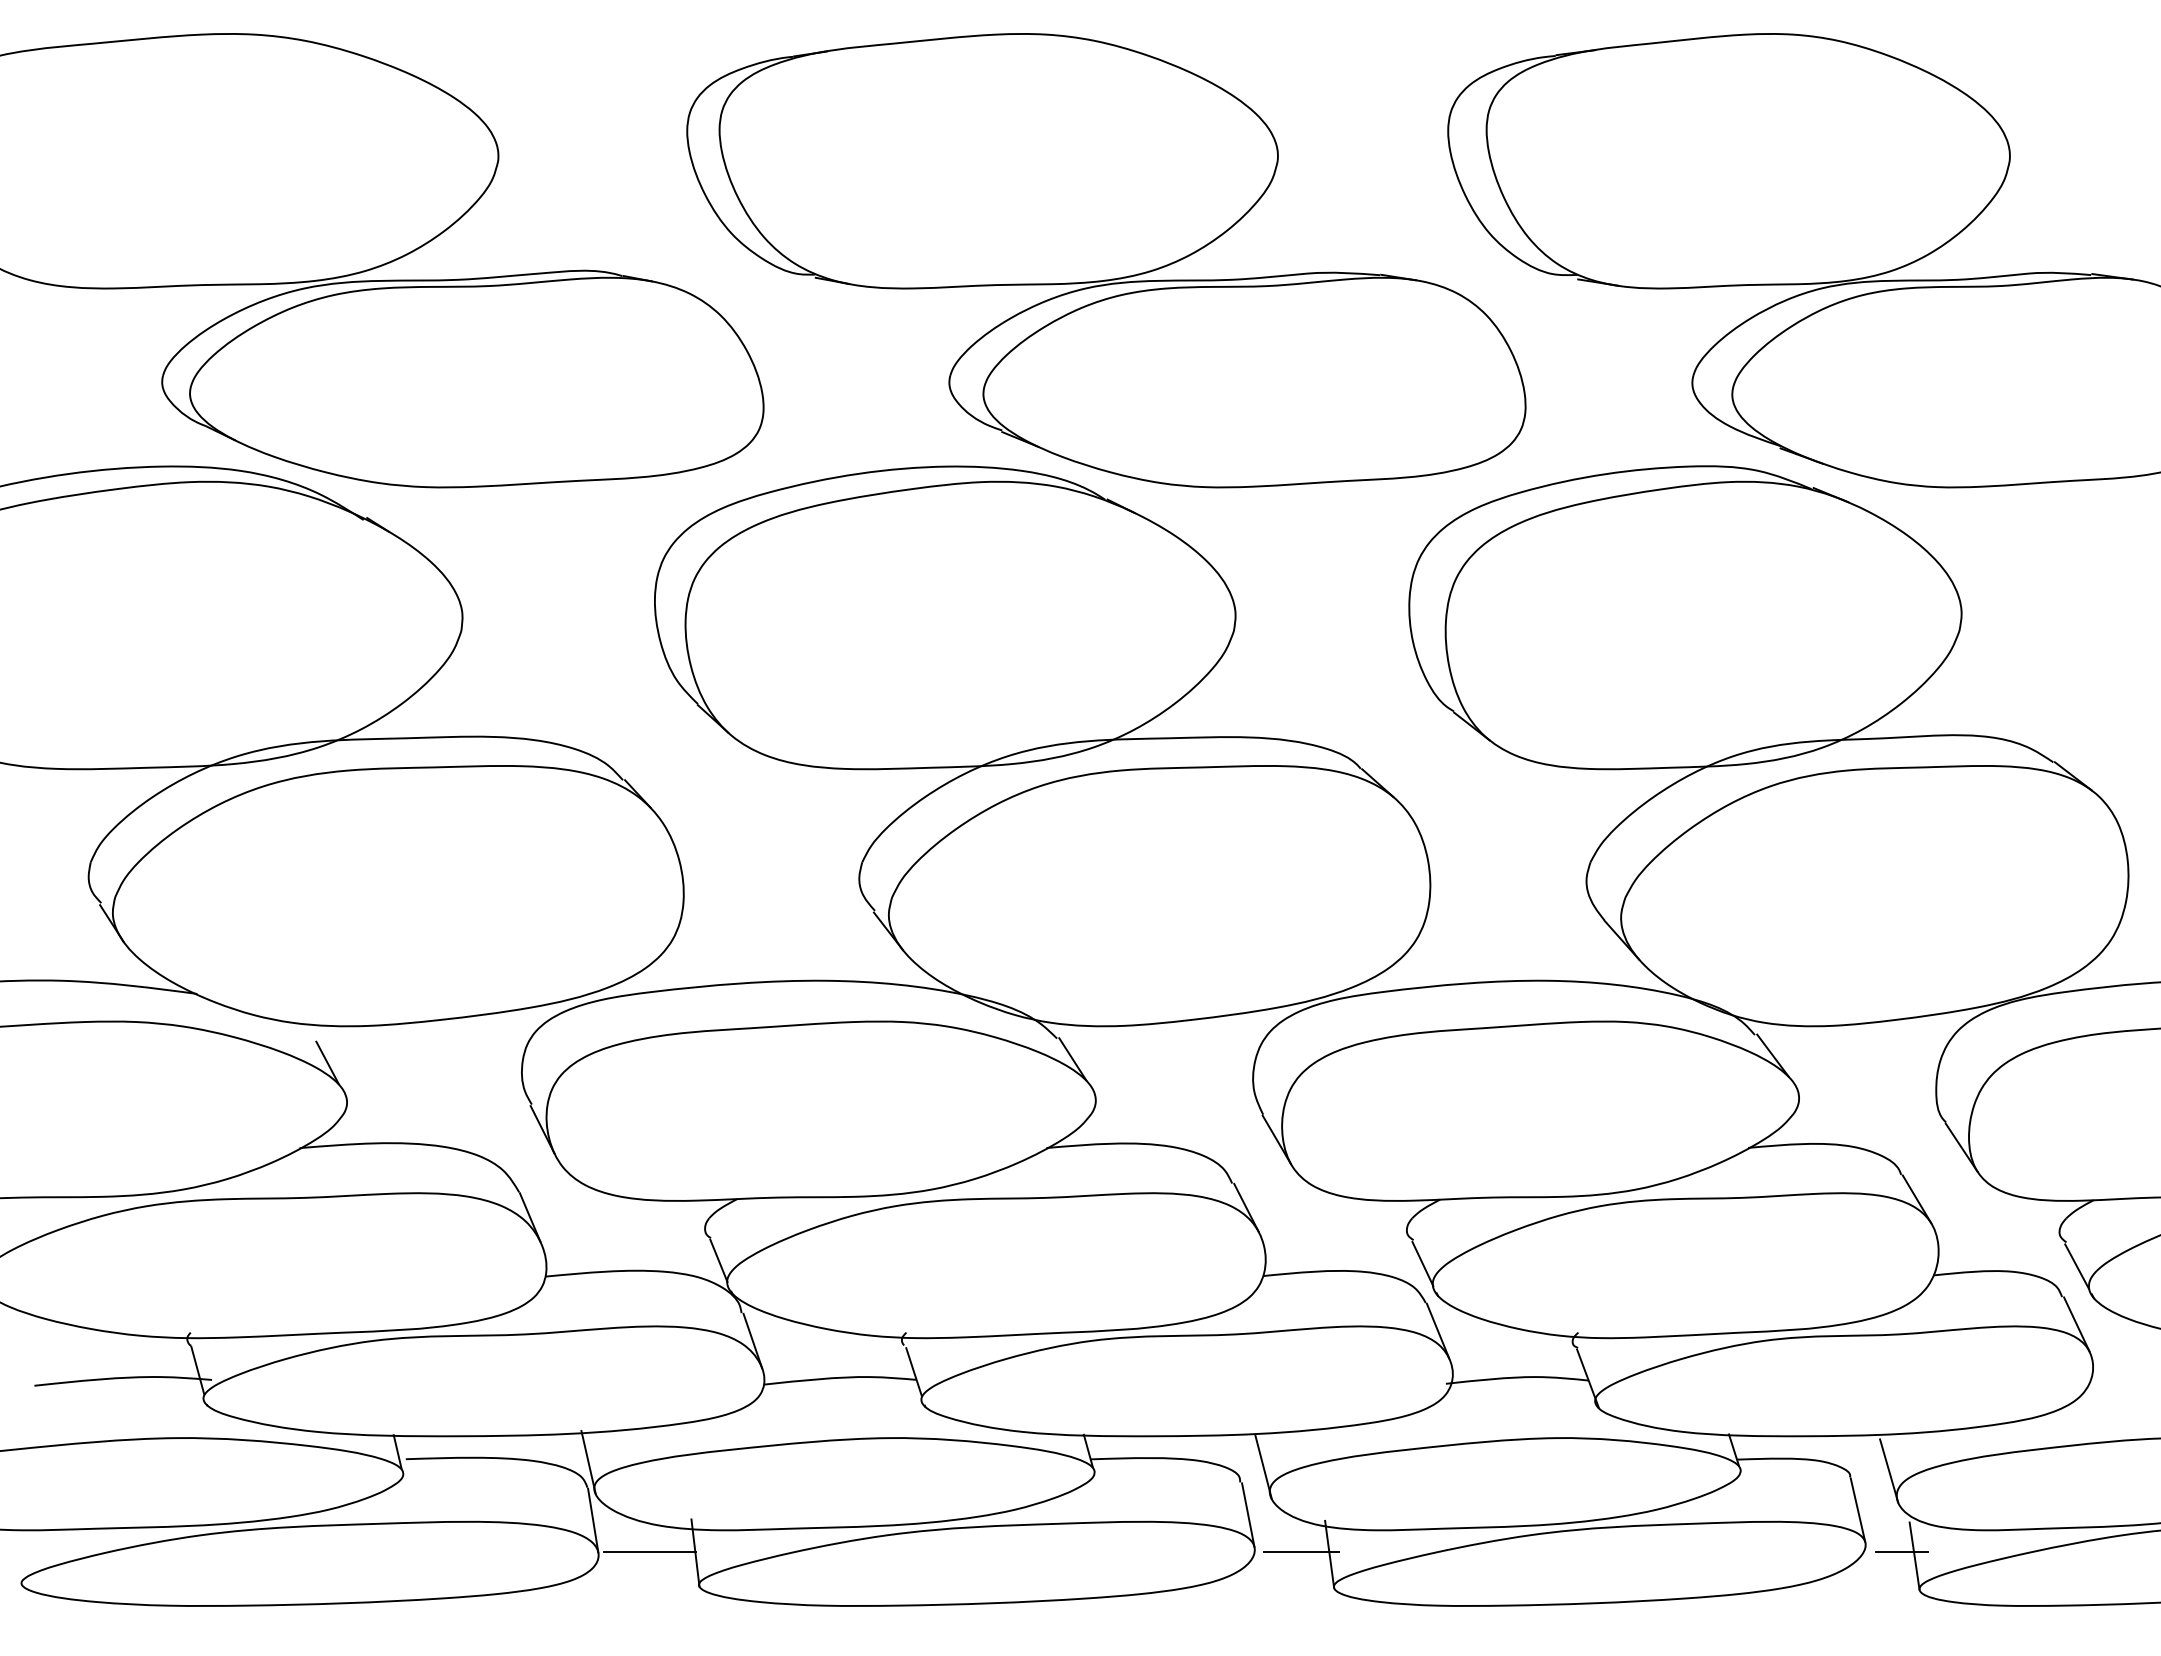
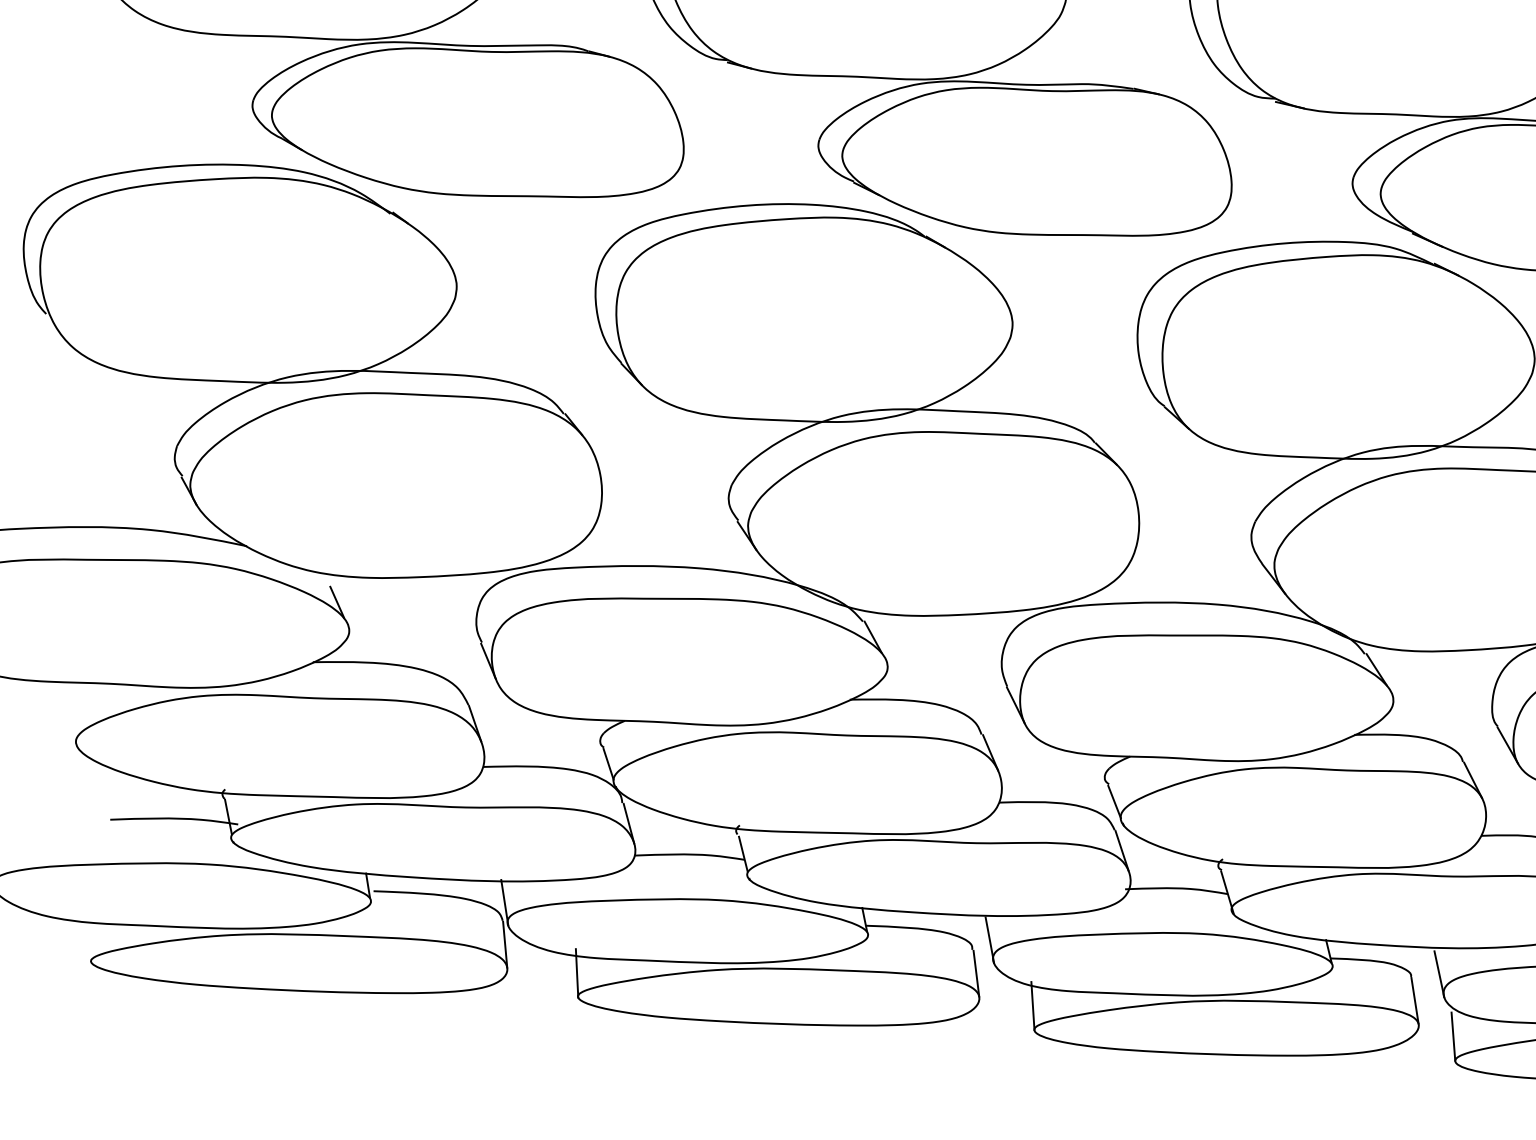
line: (650, 1551) -> (544, 969), removed
line: (1301, 1551) -> (1012, 1002), removed
line: (1901, 1551) -> (1444, 1032), removed

